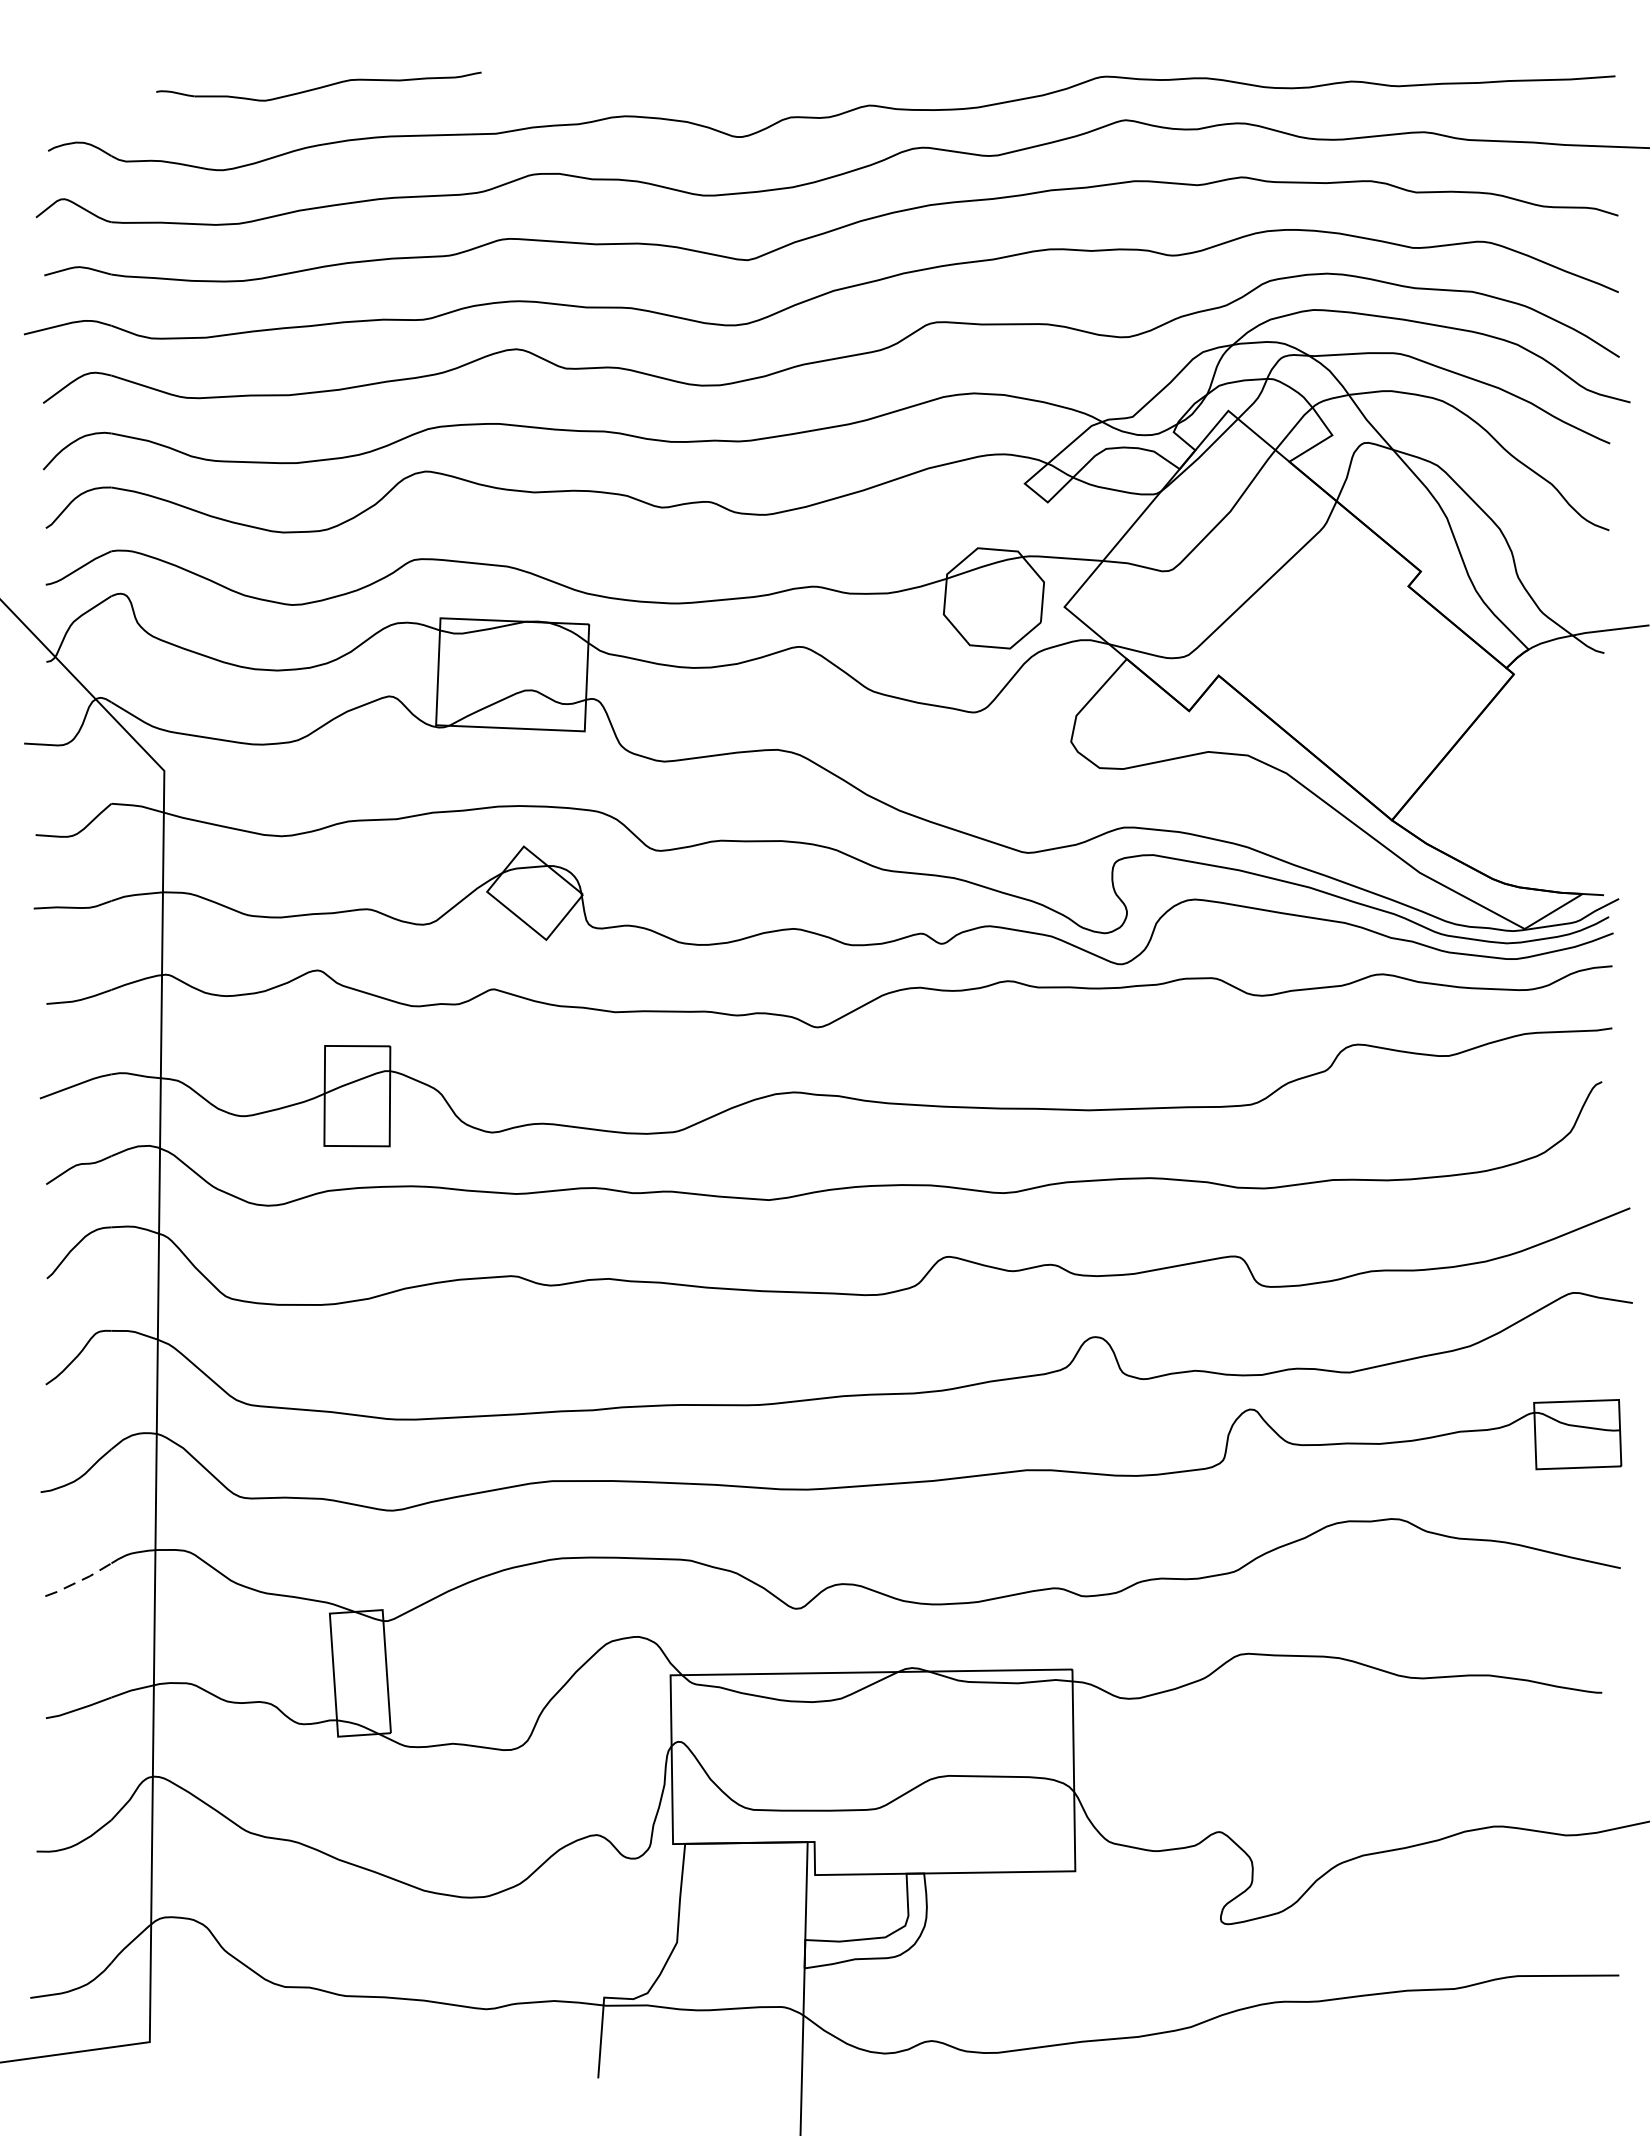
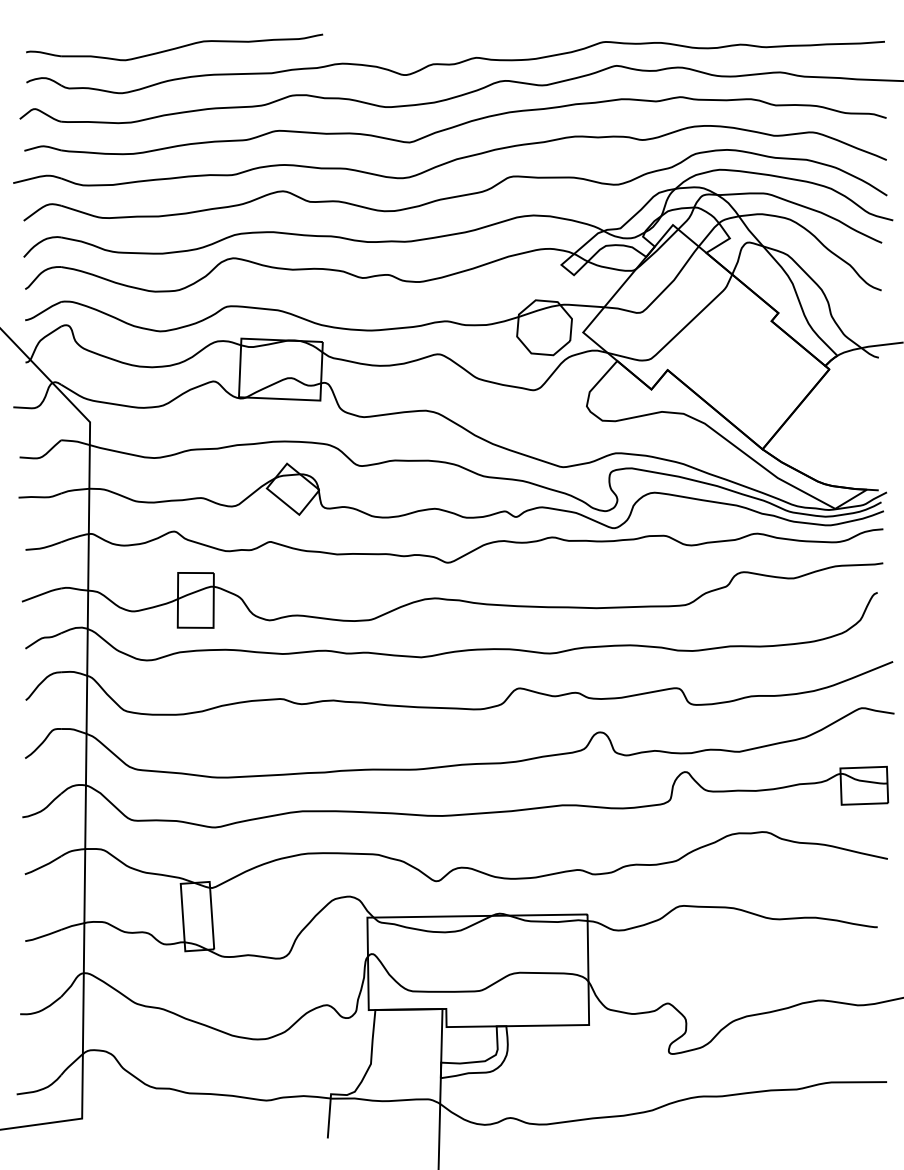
part: (318, 86) -> (174, 47), size x1.67
line: (79, 1580) -> (43, 865), dashed -> solid

